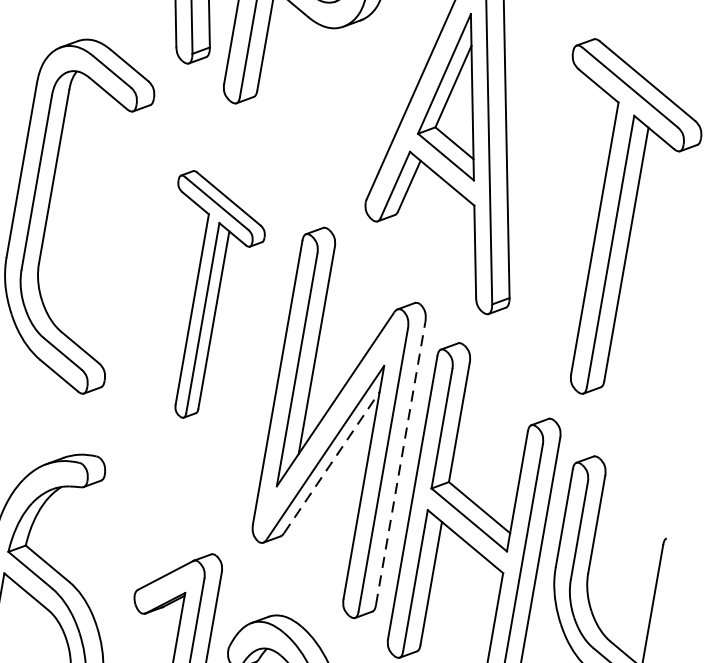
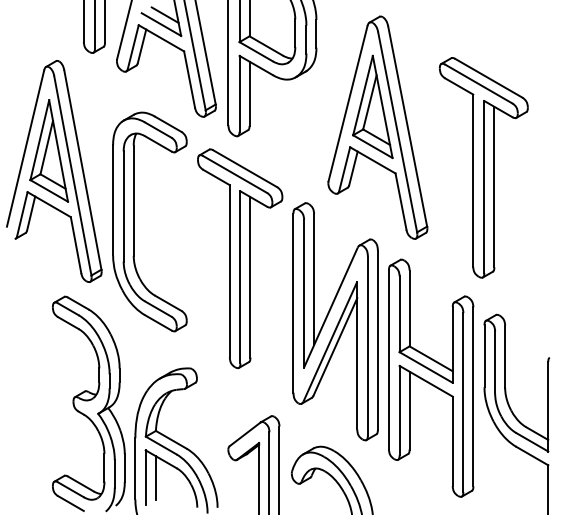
part: (206, 297) -> (240, 258), size x1.43
line: (332, 461) -> (335, 346), dashed -> solid
line: (400, 462) -> (377, 339), dashed -> solid
line: (12, 618) -> (155, 477), added

